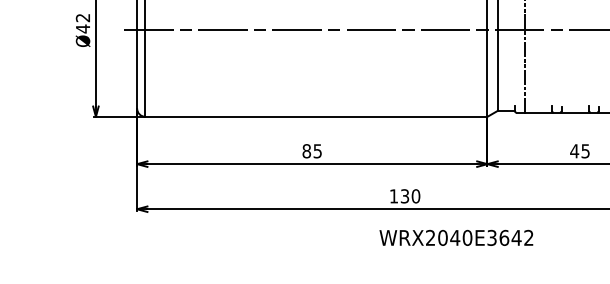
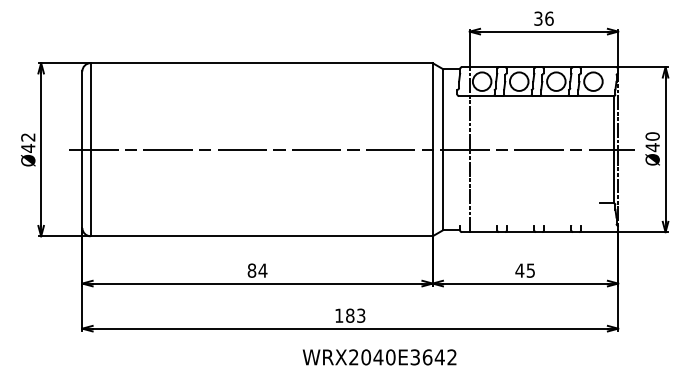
text: (317, 151) -> (262, 270), 85 -> 84
text: (410, 196) -> (355, 315), 130 -> 183
text: (456, 238) -> (379, 357), moved

